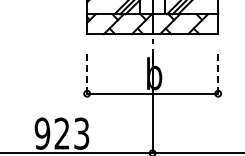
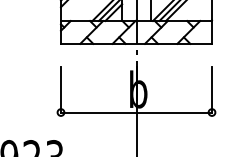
line: (87, 74) -> (61, 90), dashed -> solid
line: (218, 74) -> (212, 90), dashed -> solid

